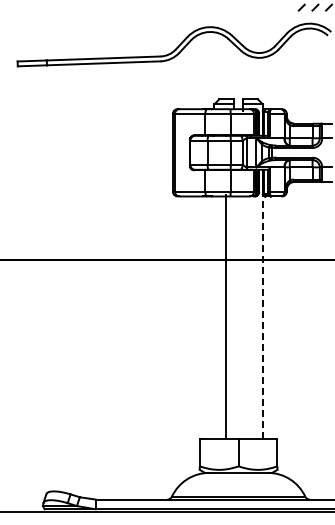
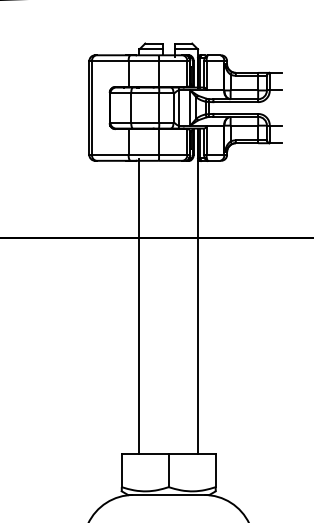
line: (226, 316) -> (139, 305), moved
line: (262, 316) -> (197, 305), dashed -> solid

